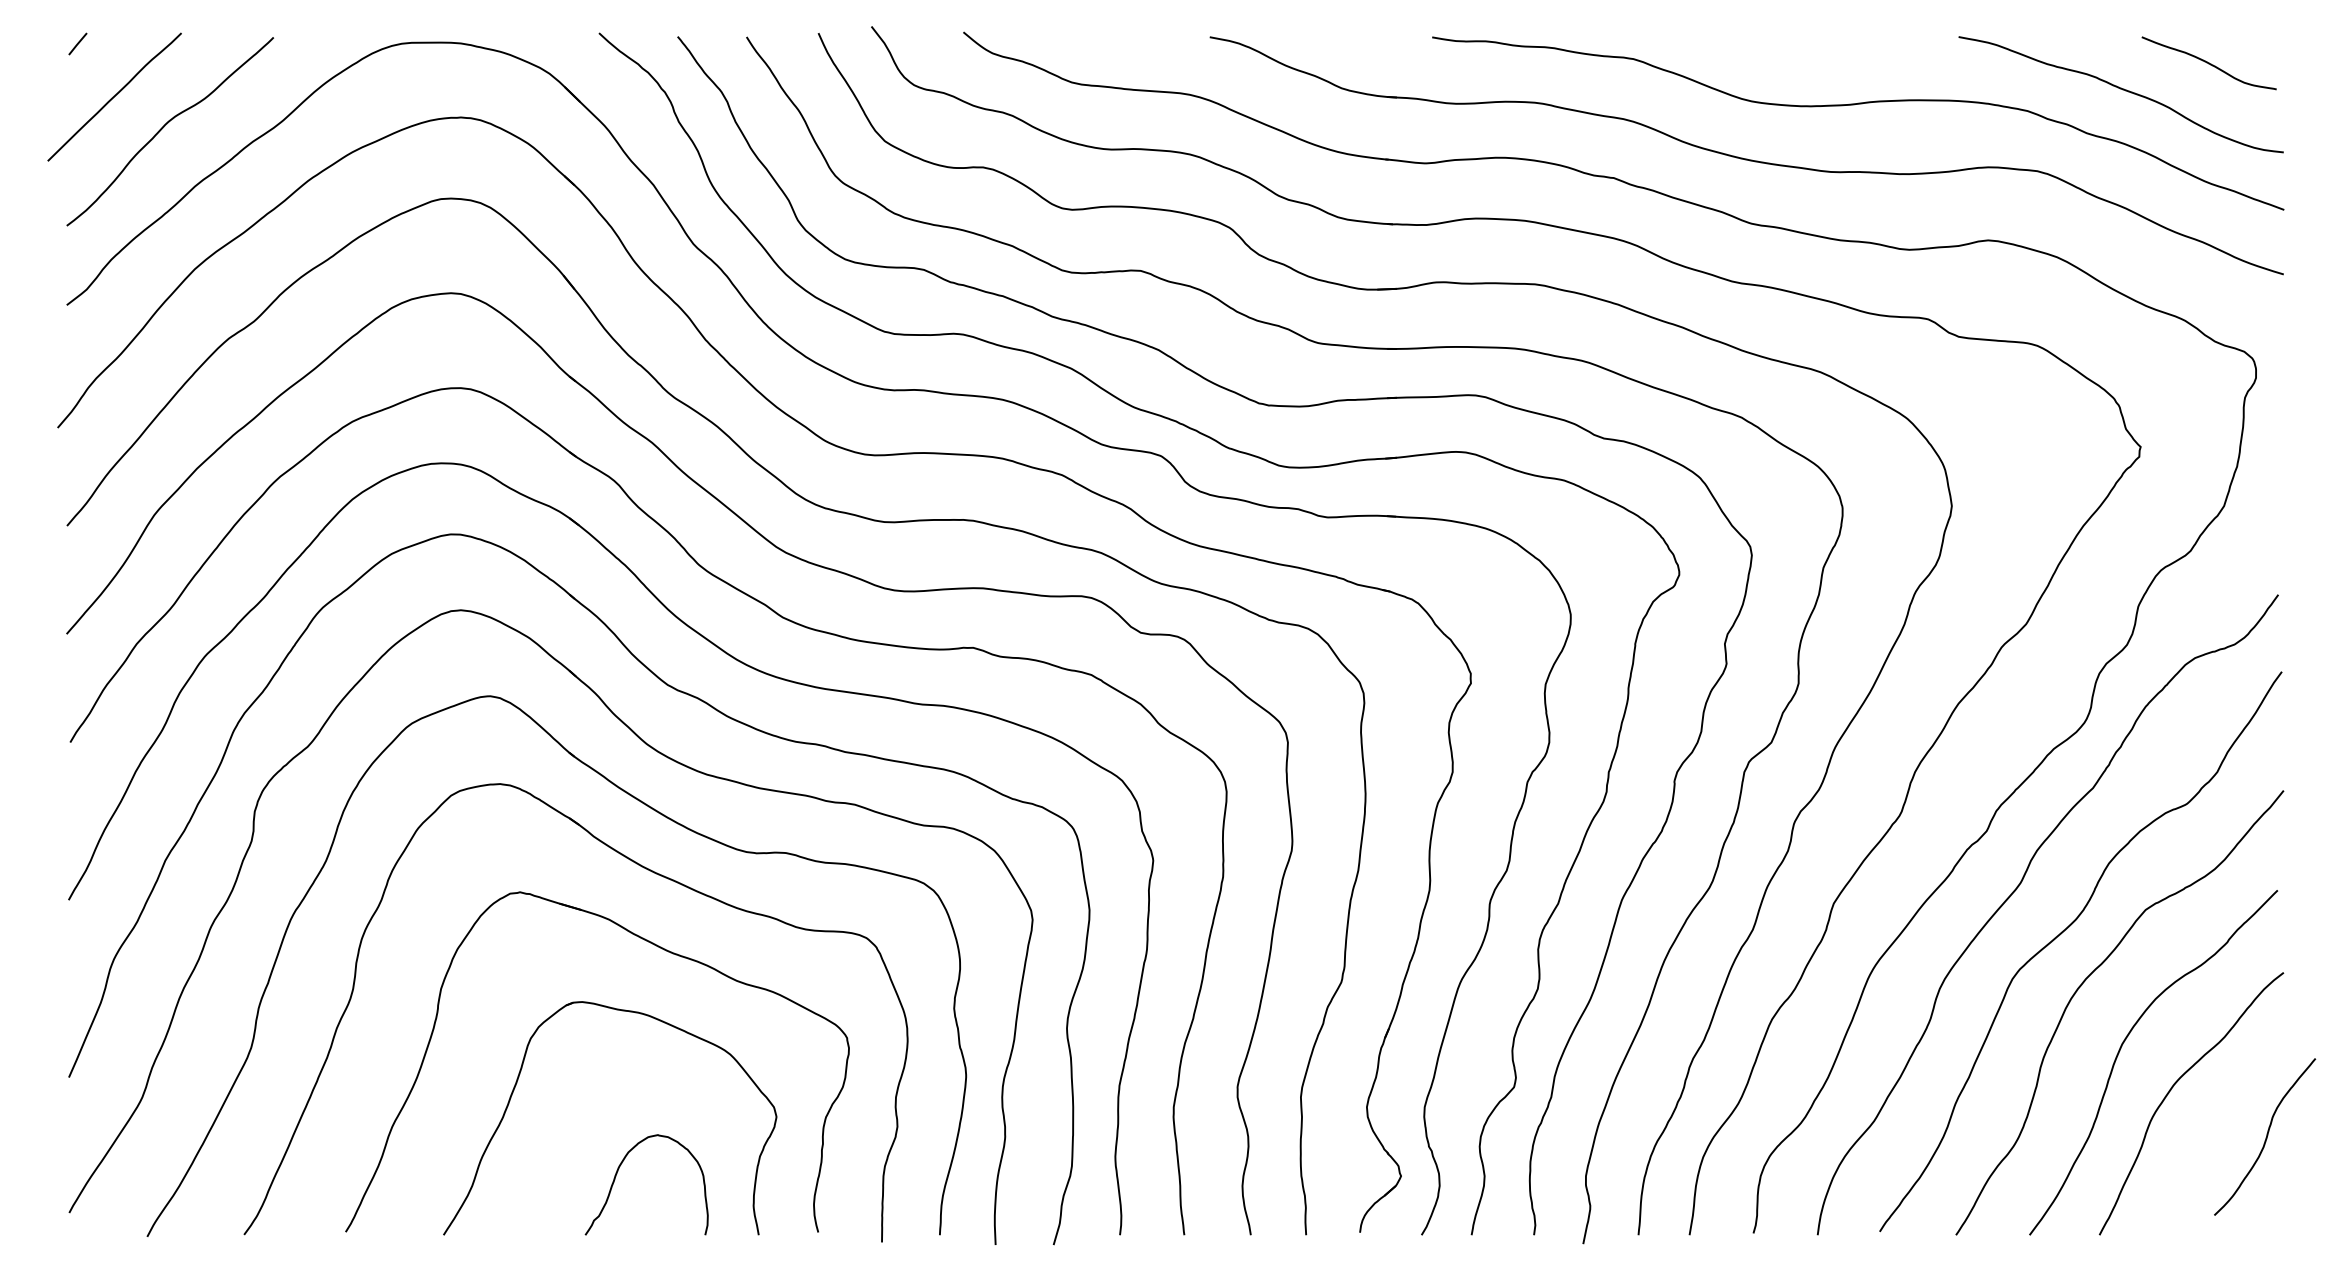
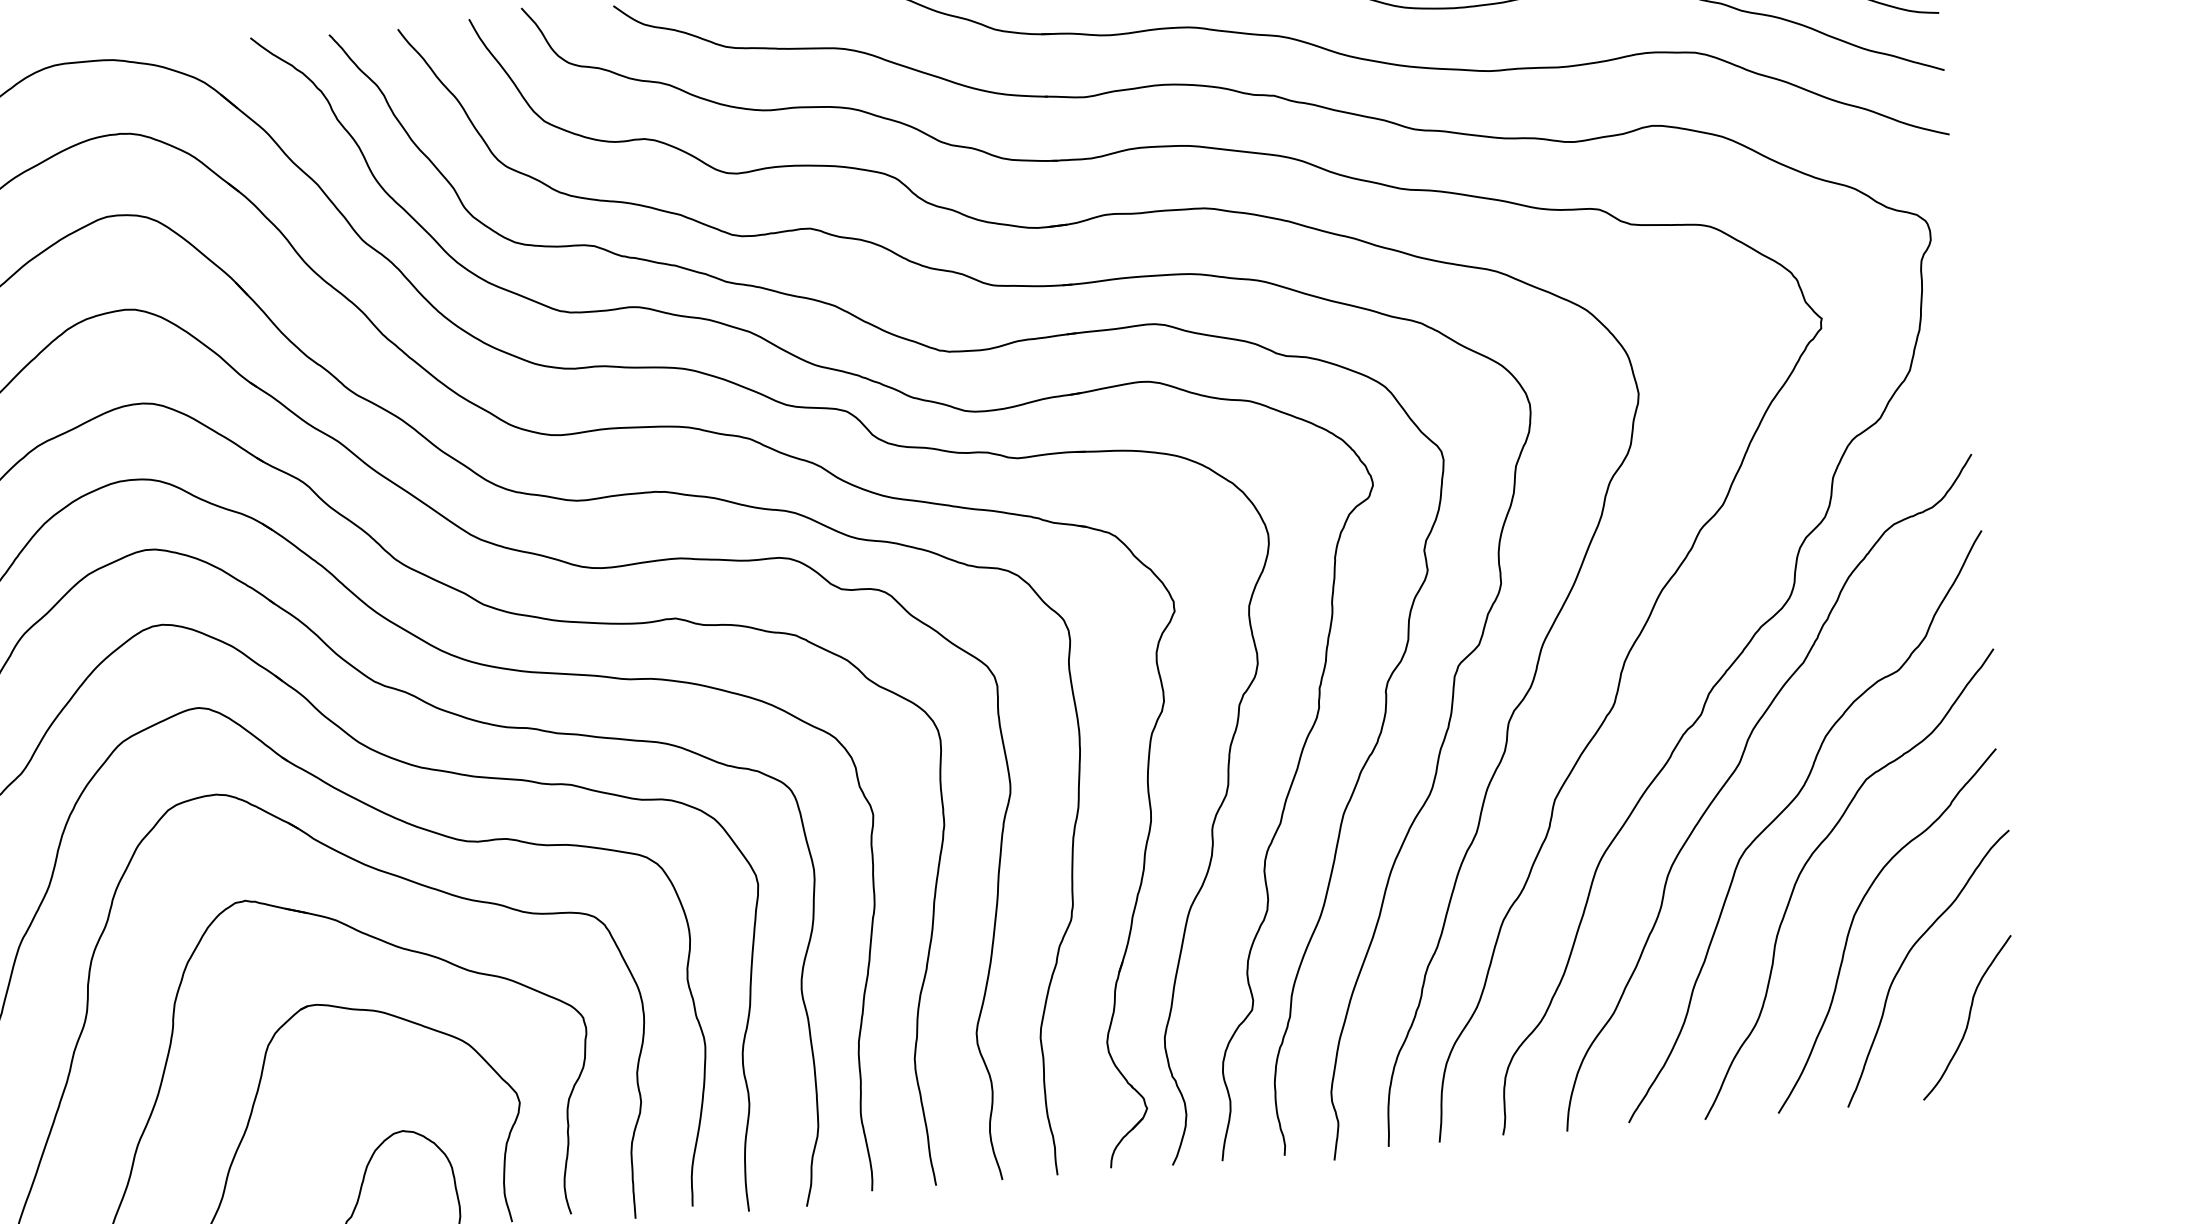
curve: (2266, 1136) -> (1968, 1017), moved

